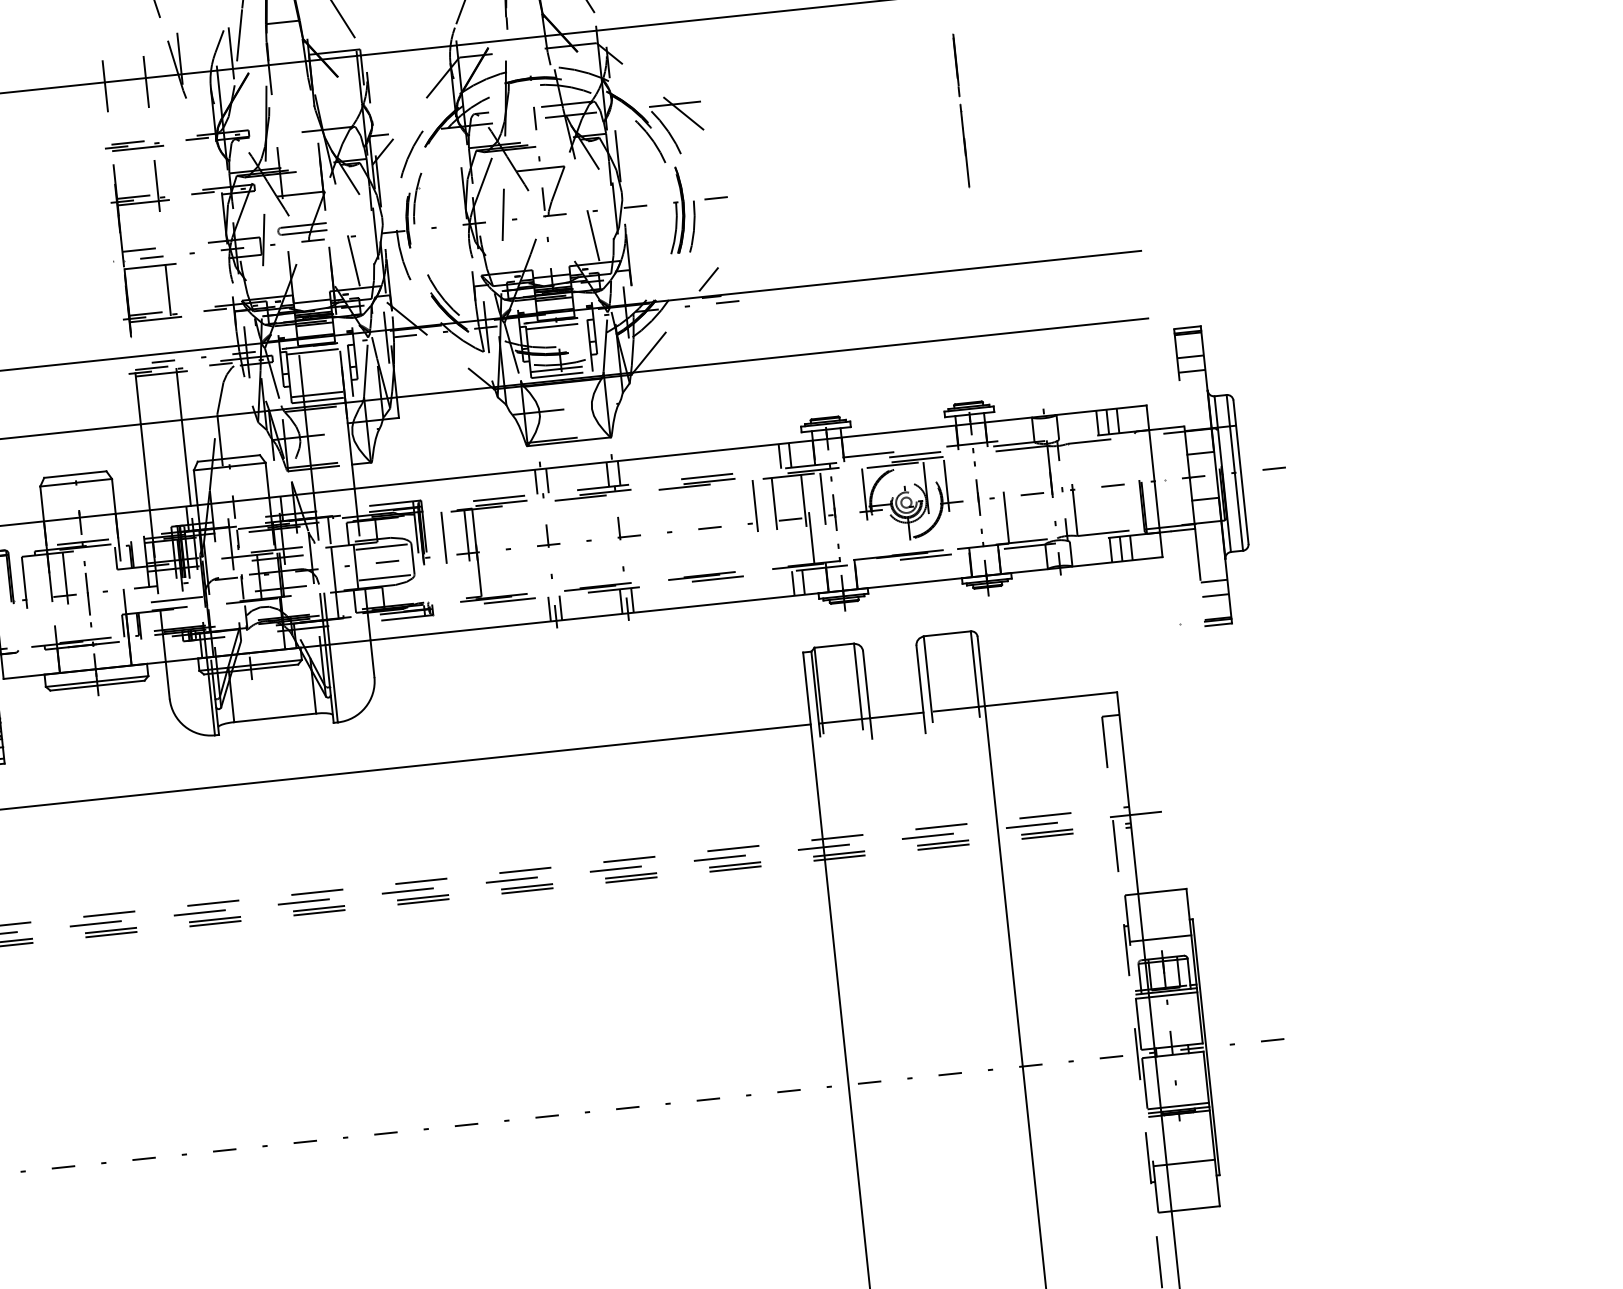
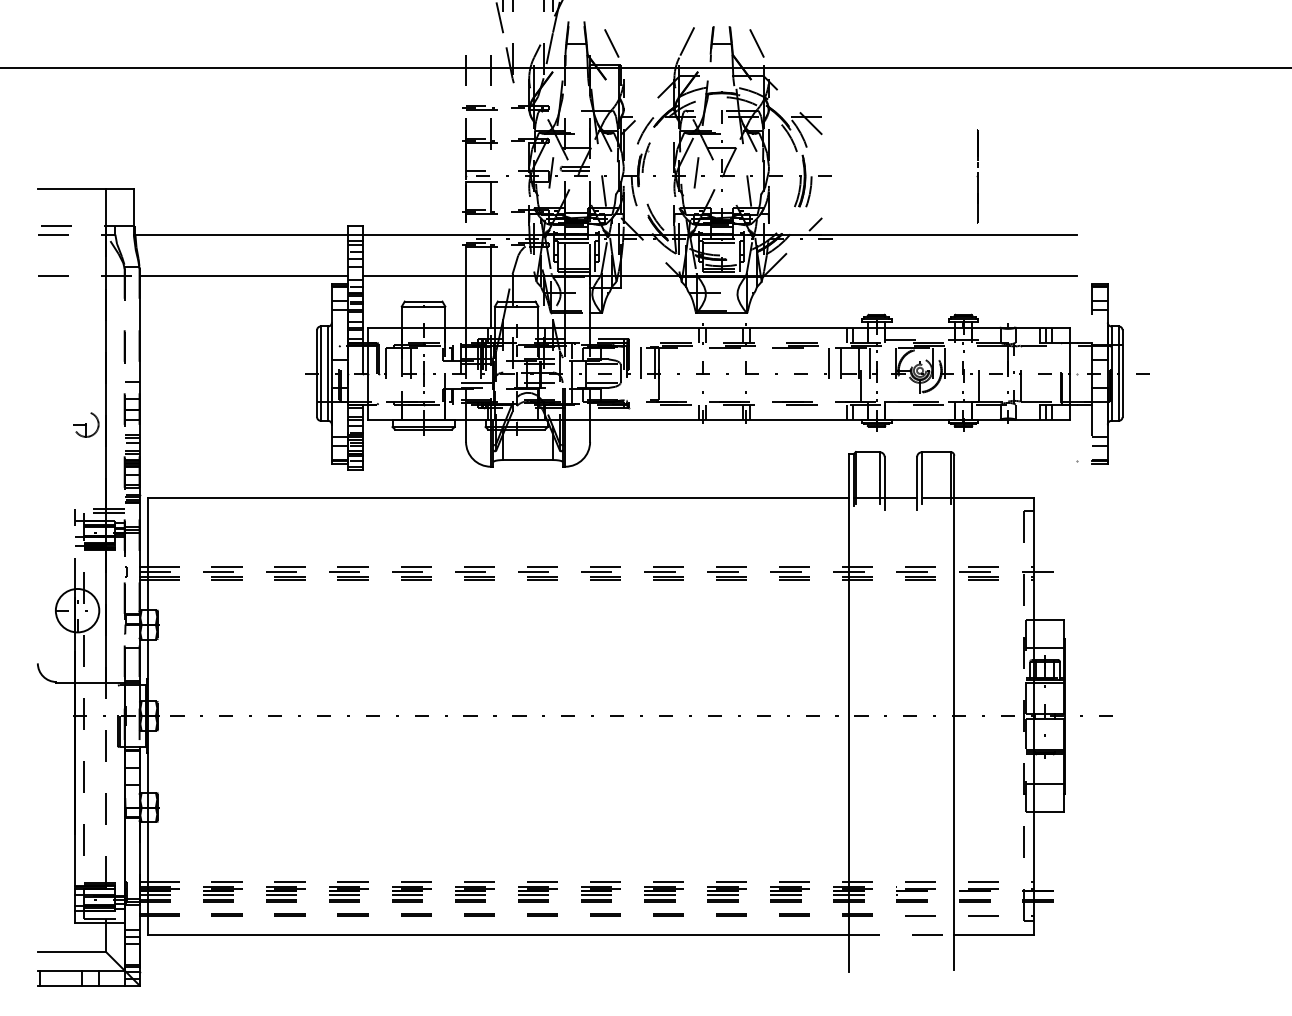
line: (961, 111) -> (977, 176), moved

